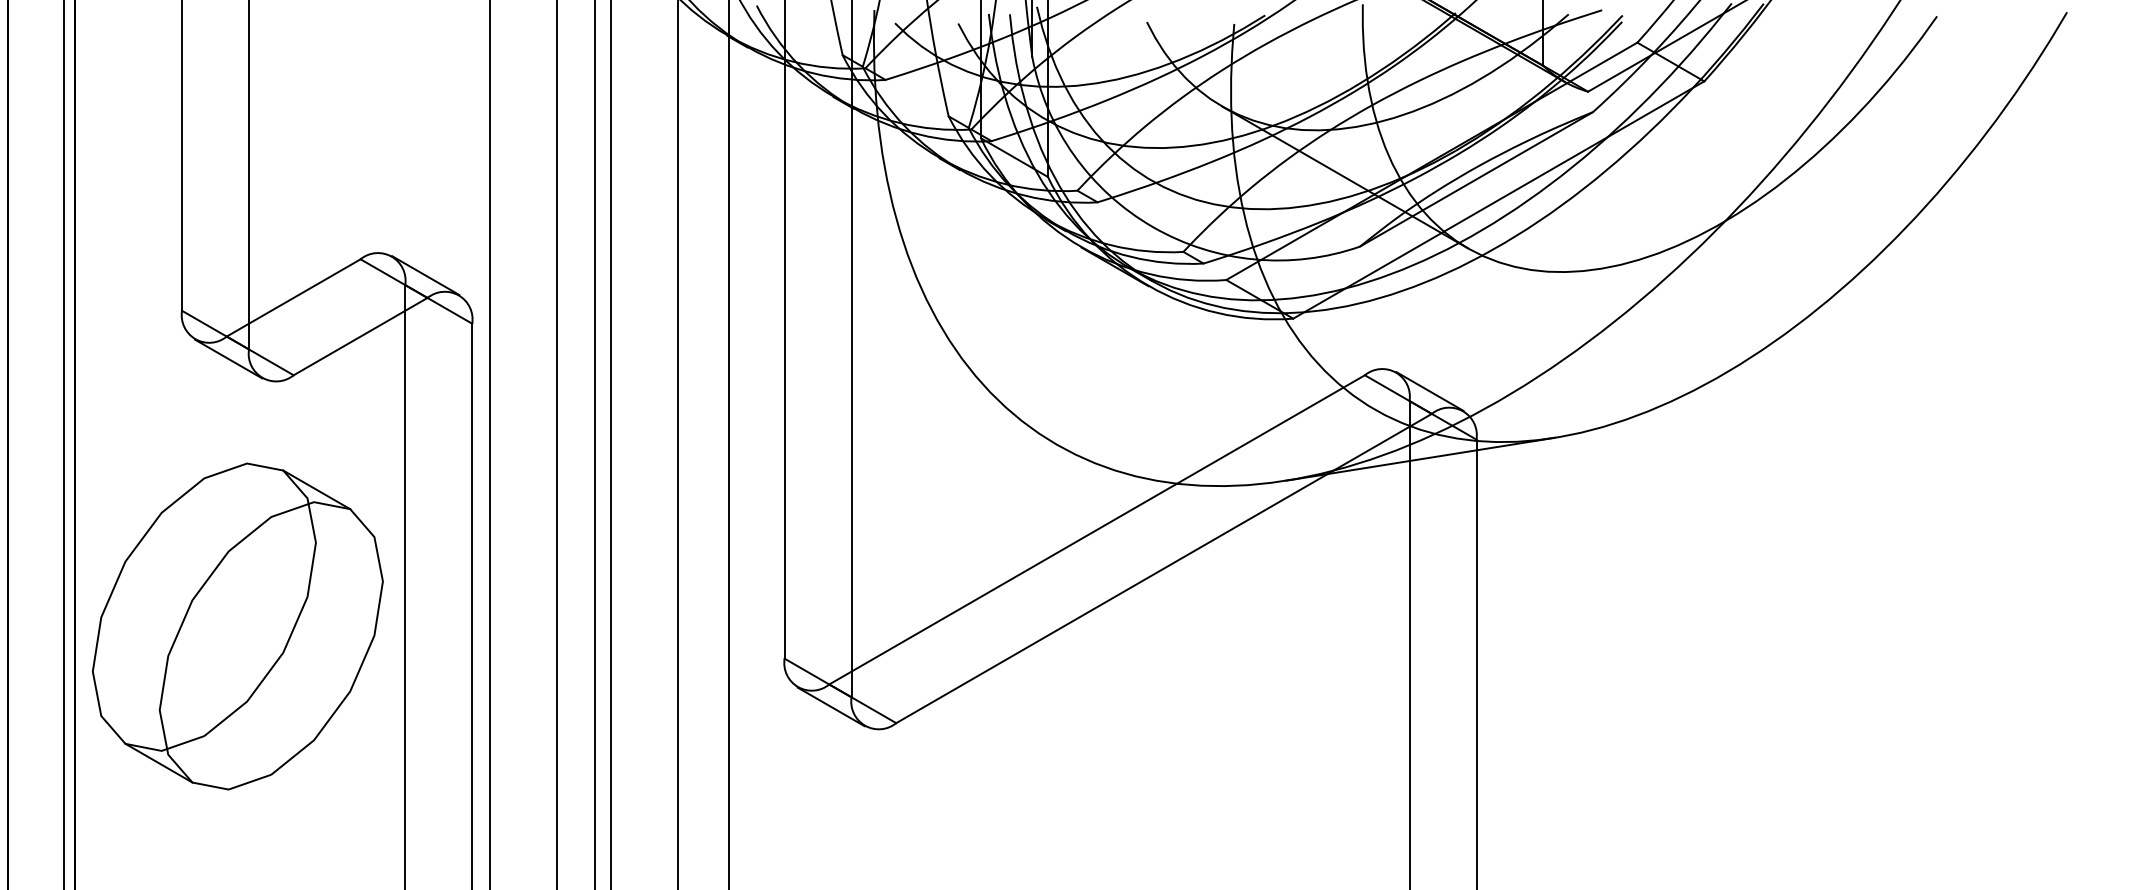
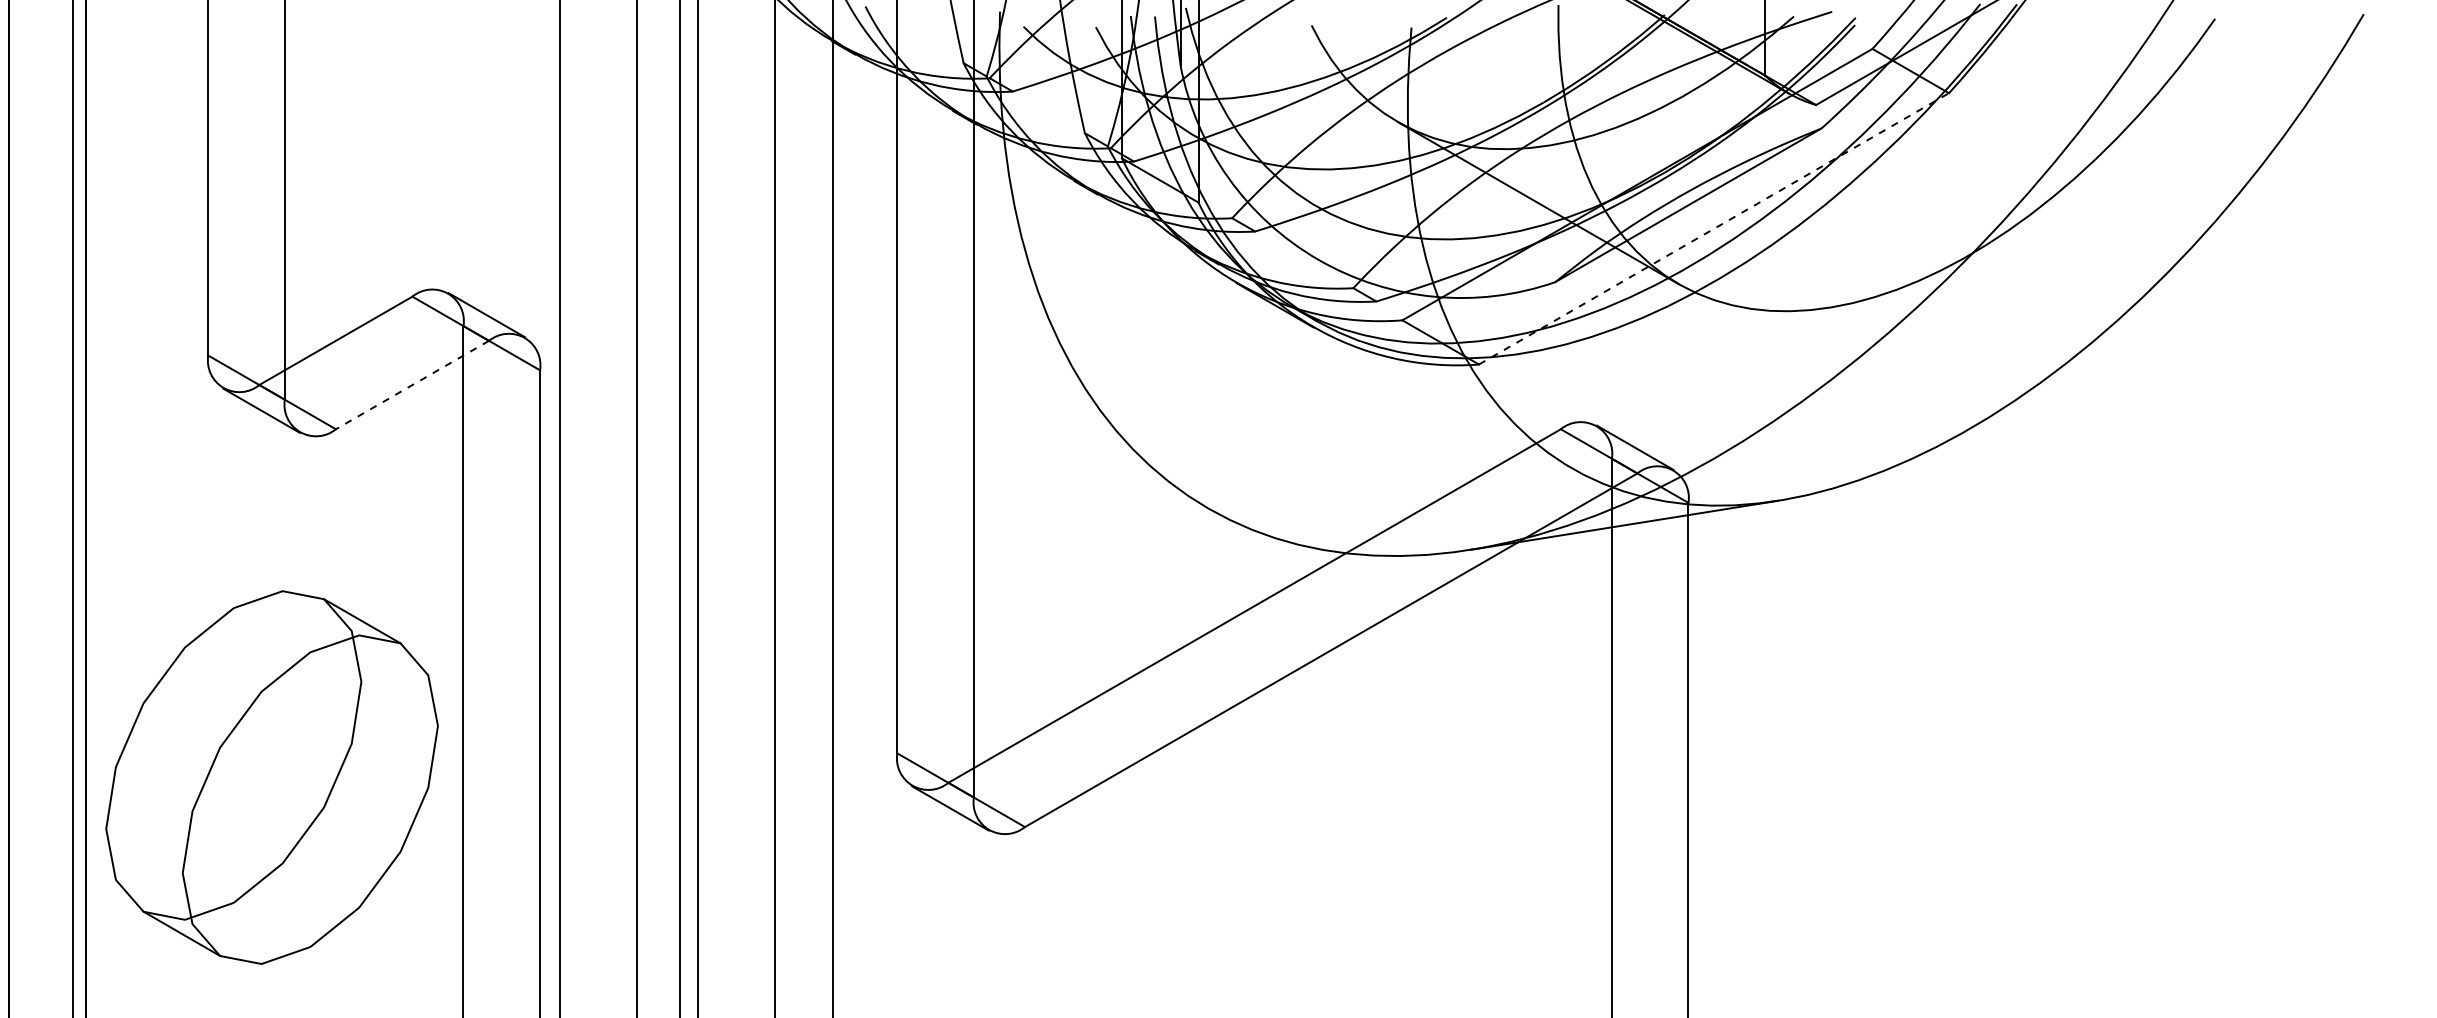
line: (1499, 199) -> (1714, 228), solid -> dashed
line: (360, 336) -> (412, 385), solid -> dashed
part: (237, 626) -> (271, 777), moved

